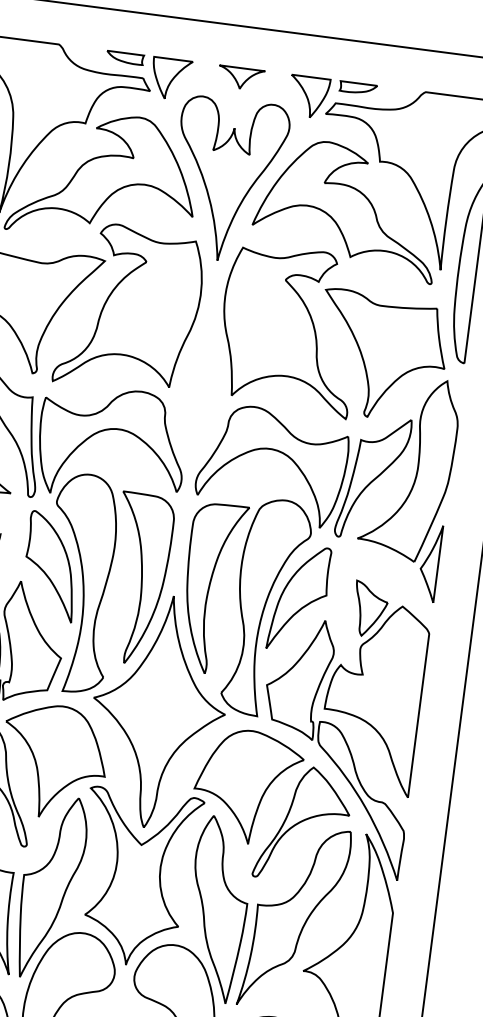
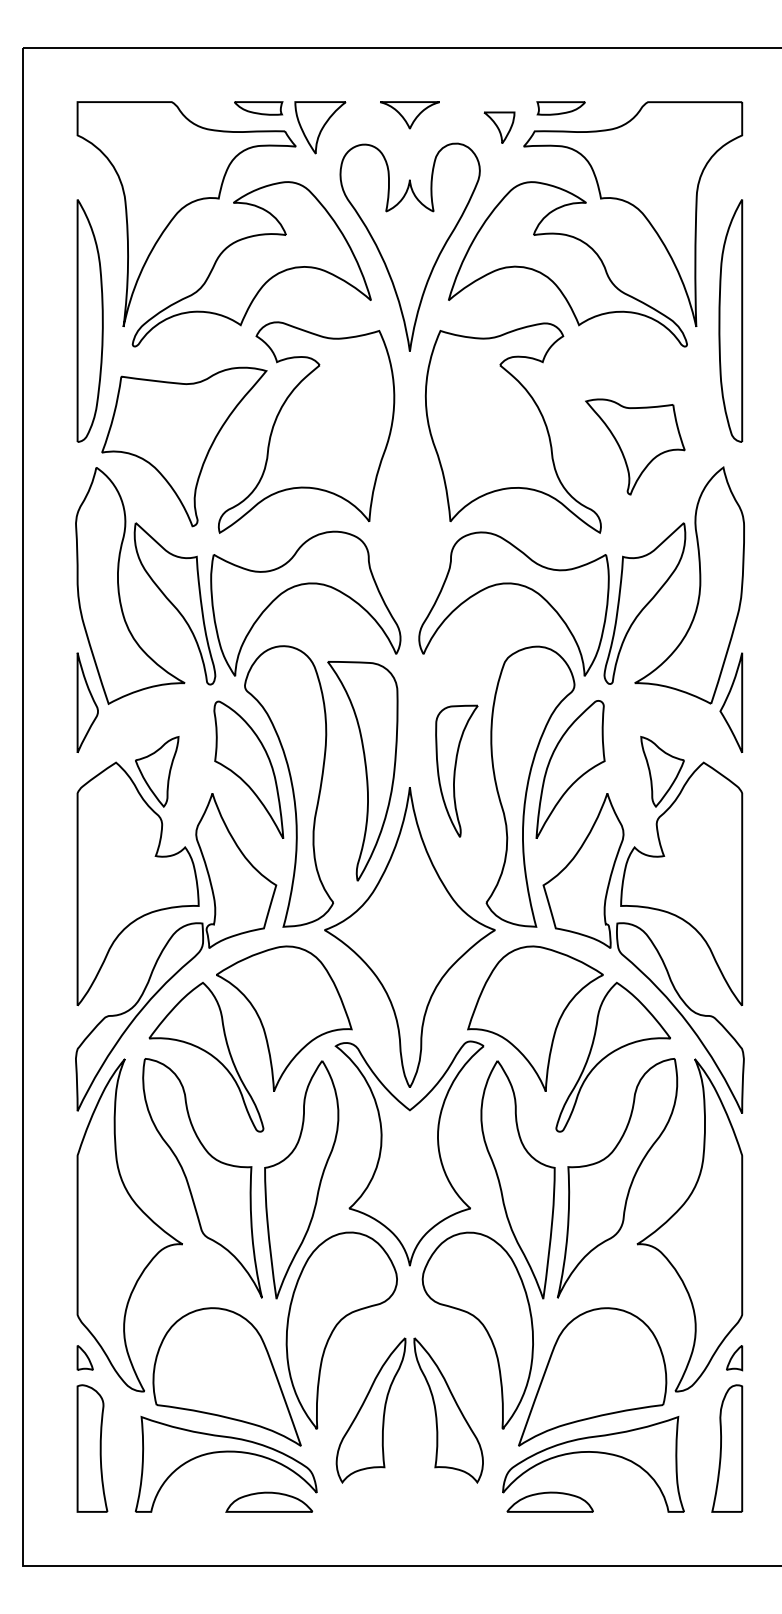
part: (308, 96) -> (499, 127), size x0.6
part: (381, 356) -> (635, 446), size x0.6
part: (211, 588) -> (456, 771), size x0.6

